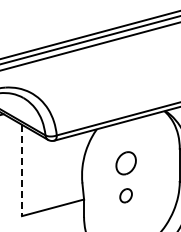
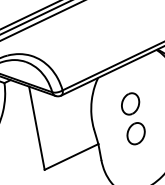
line: (21, 170) -> (36, 128), dashed -> solid
part: (125, 195) -> (135, 133), size x1.67

